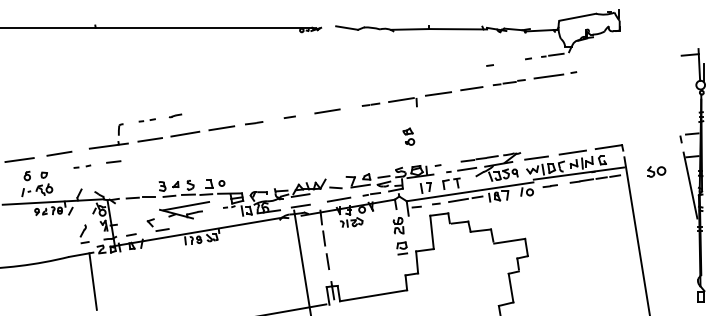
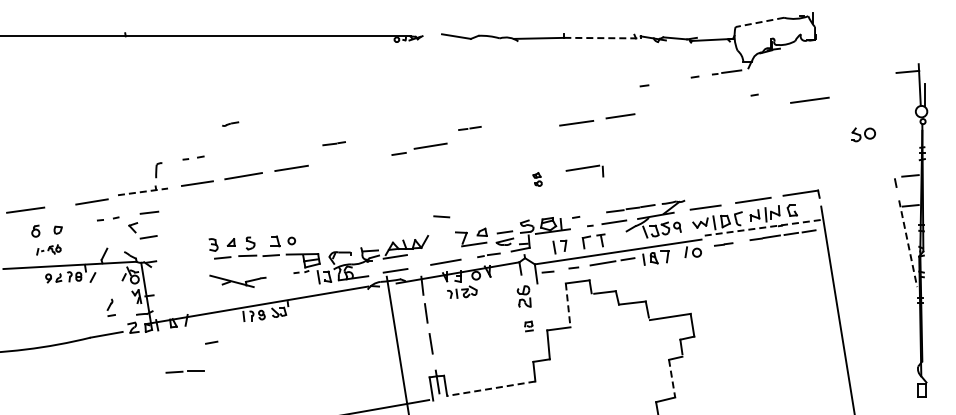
line: (577, 17) -> (759, 22), solid -> dashed
line: (458, 29) -> (602, 38), solid -> dashed
line: (548, 75) -> (809, 99), moved
part: (509, 82) -> (669, 108), removed
part: (402, 101) -> (584, 170), moved
line: (370, 104) -> (469, 128), moved
line: (175, 115) -> (230, 123), moved
line: (289, 116) -> (398, 153), moved
line: (253, 123) -> (333, 143), moved
part: (408, 136) -> (537, 179), size x0.6
line: (109, 145) -> (143, 191), solid -> dashed
line: (59, 153) -> (91, 201), moved
part: (656, 171) -> (863, 134), moved
line: (579, 173) -> (761, 228), solid -> dashed
line: (690, 186) -> (908, 244), solid -> dashed
line: (335, 187) -> (441, 216), moved
part: (36, 189) -> (48, 249), size x0.6
part: (140, 197) -> (184, 371), moved
line: (185, 205) -> (244, 270), removed
part: (153, 225) -> (136, 231), moved
line: (432, 232) -> (568, 305), solid -> dashed
part: (84, 234) -> (111, 307), size x0.7
line: (131, 234) -> (211, 342), moved
part: (401, 248) -> (528, 326), size x0.6
line: (93, 281) -> (122, 369), removed
line: (511, 288) -> (672, 379), solid -> dashed
line: (373, 295) -> (491, 388), solid -> dashed

